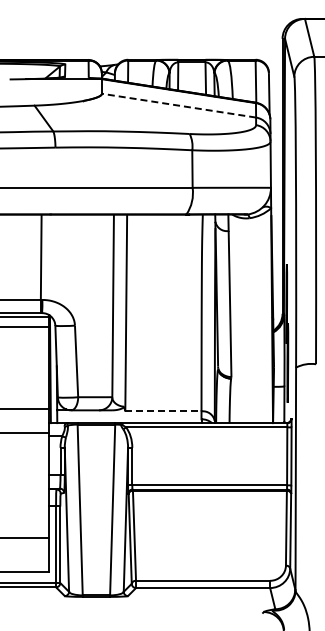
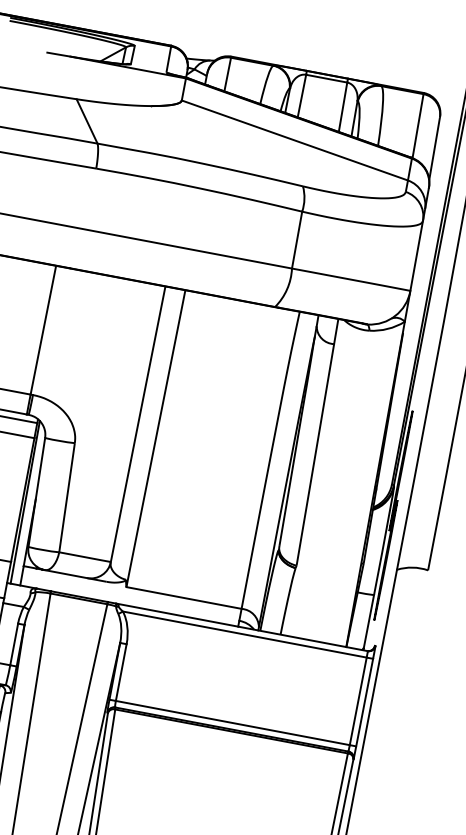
line: (179, 105) -> (295, 140), dashed -> solid
line: (163, 411) -> (184, 598), dashed -> solid

